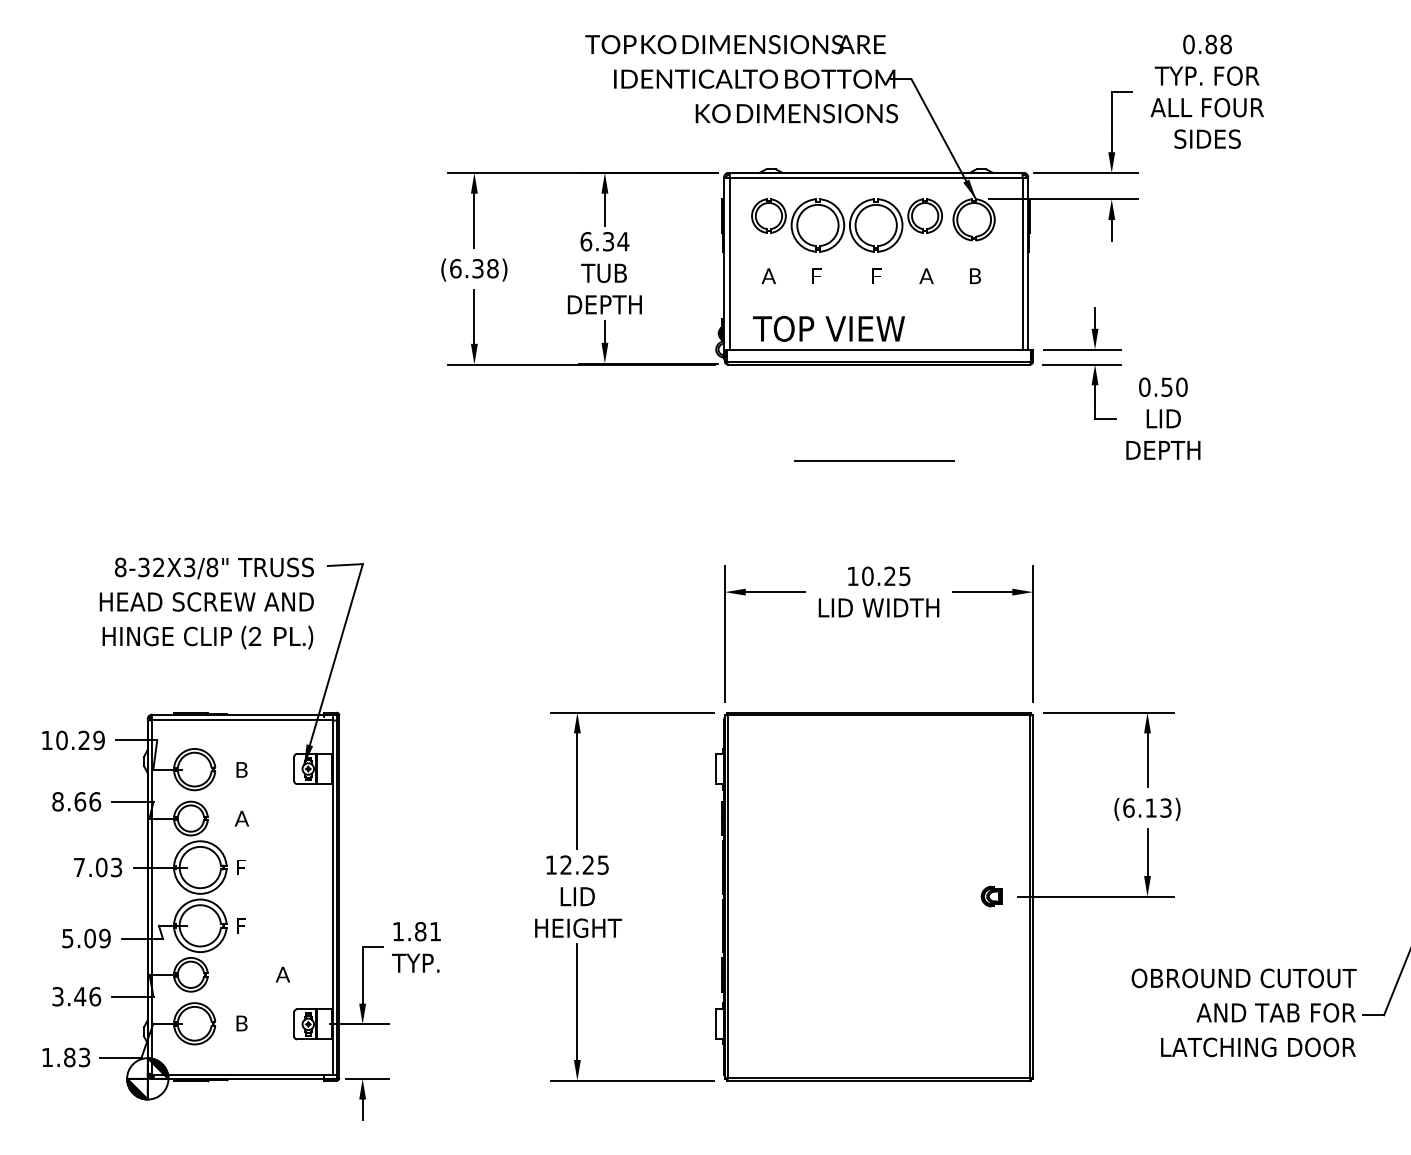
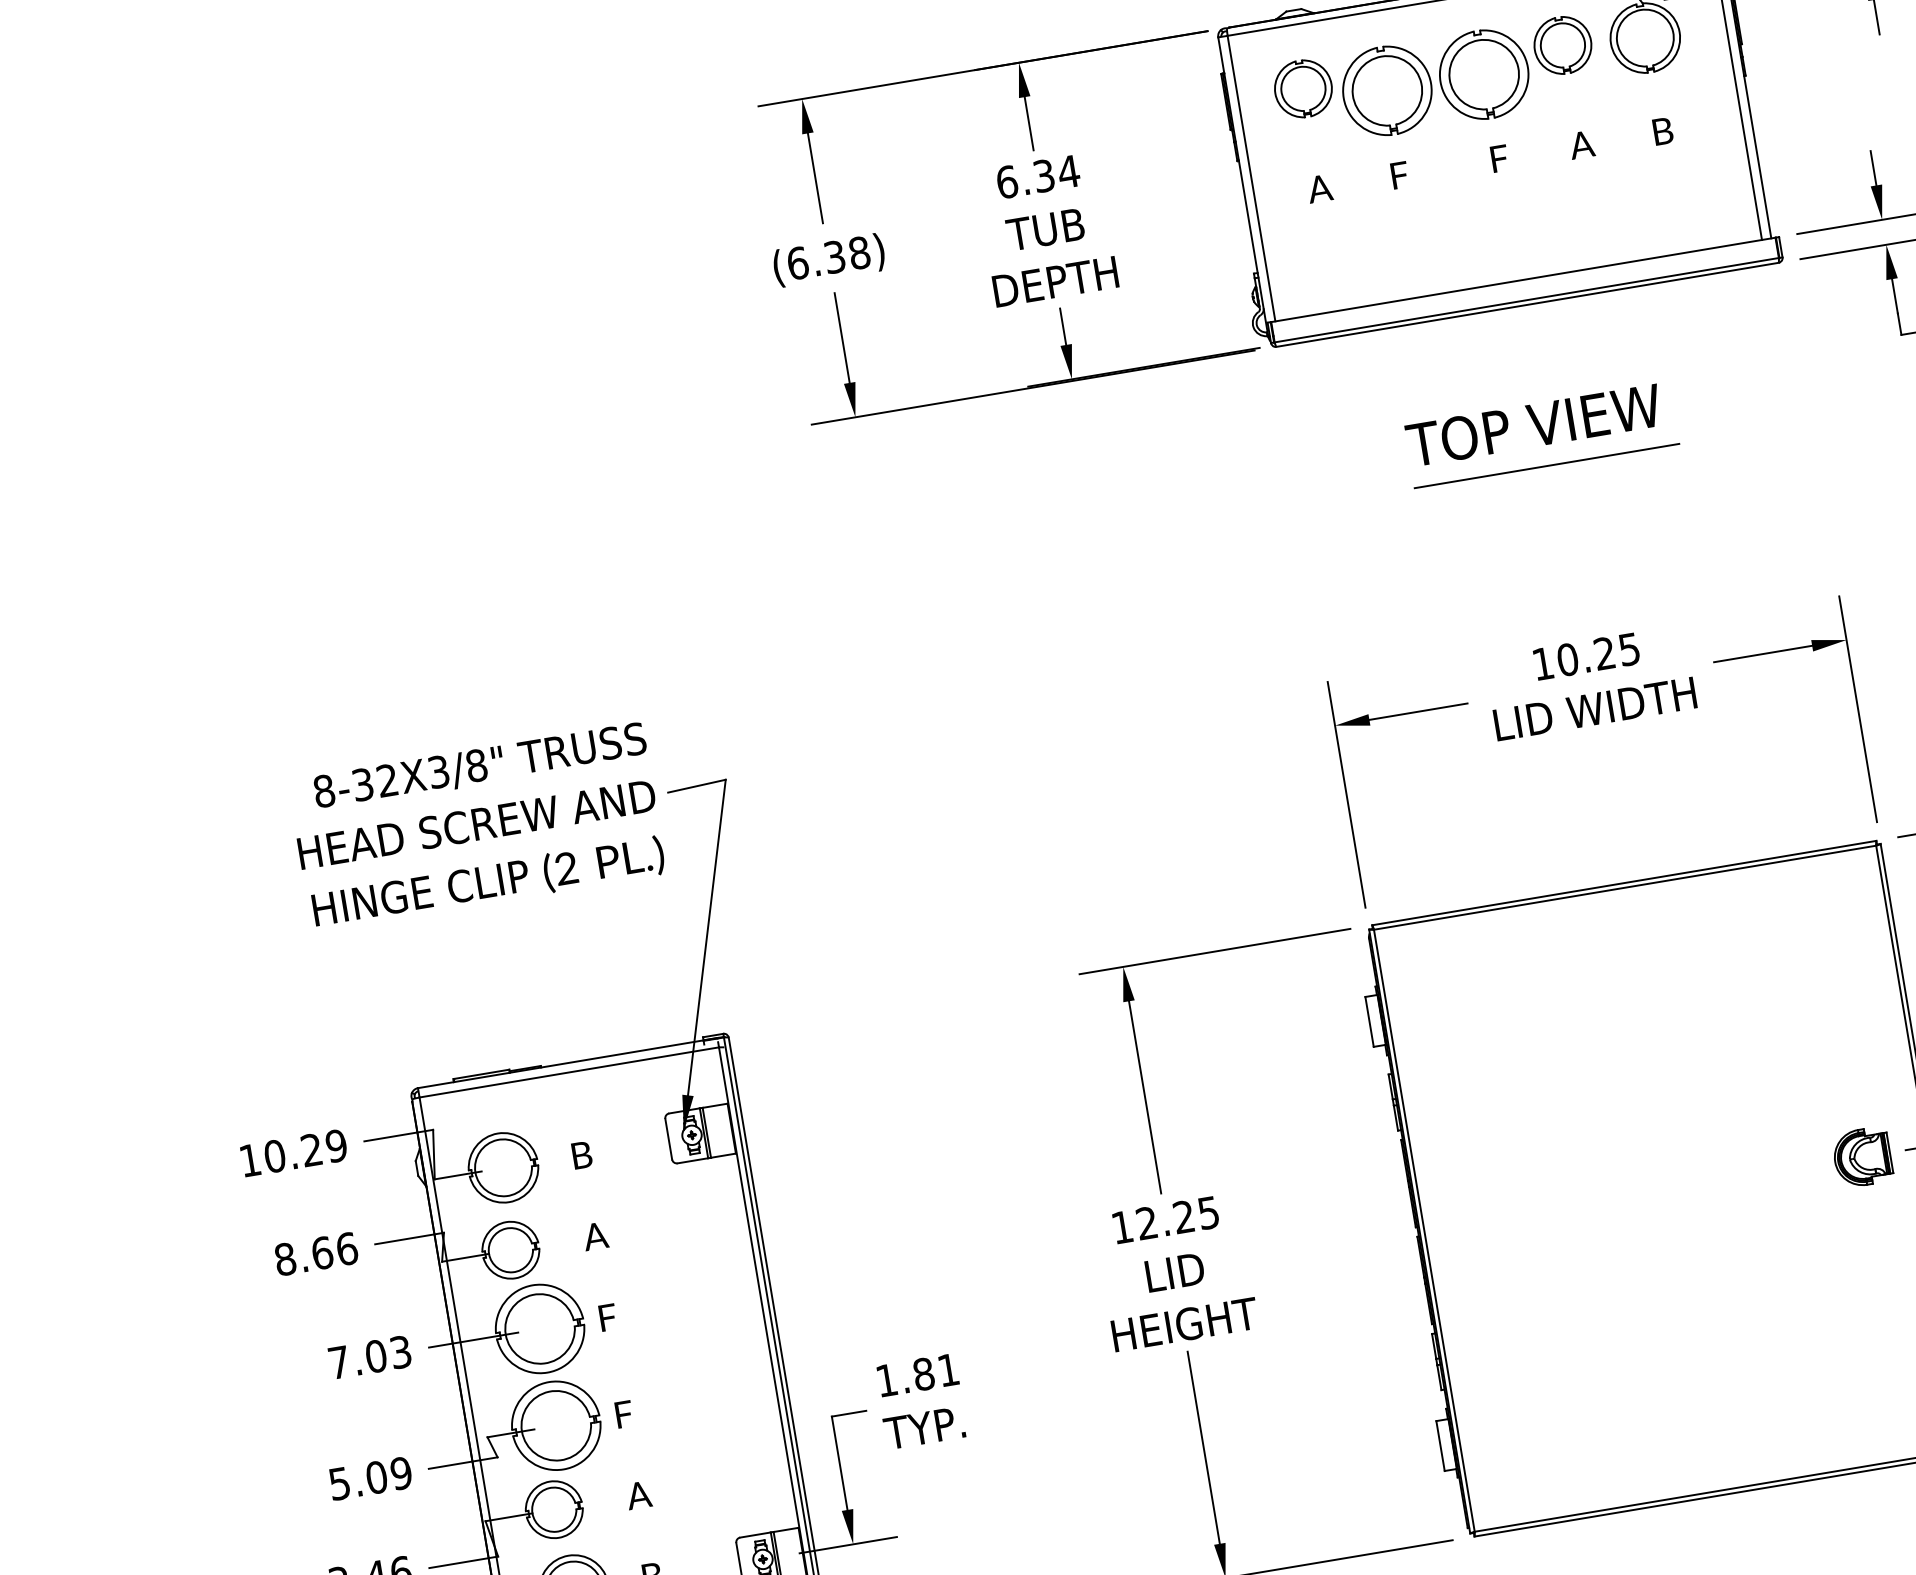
text: (828, 328) -> (1533, 425), moved
text: (206, 603) -> (476, 827), moved
part: (991, 896) -> (1862, 1157), size x1.67
text: (282, 974) -> (638, 1495), moved

